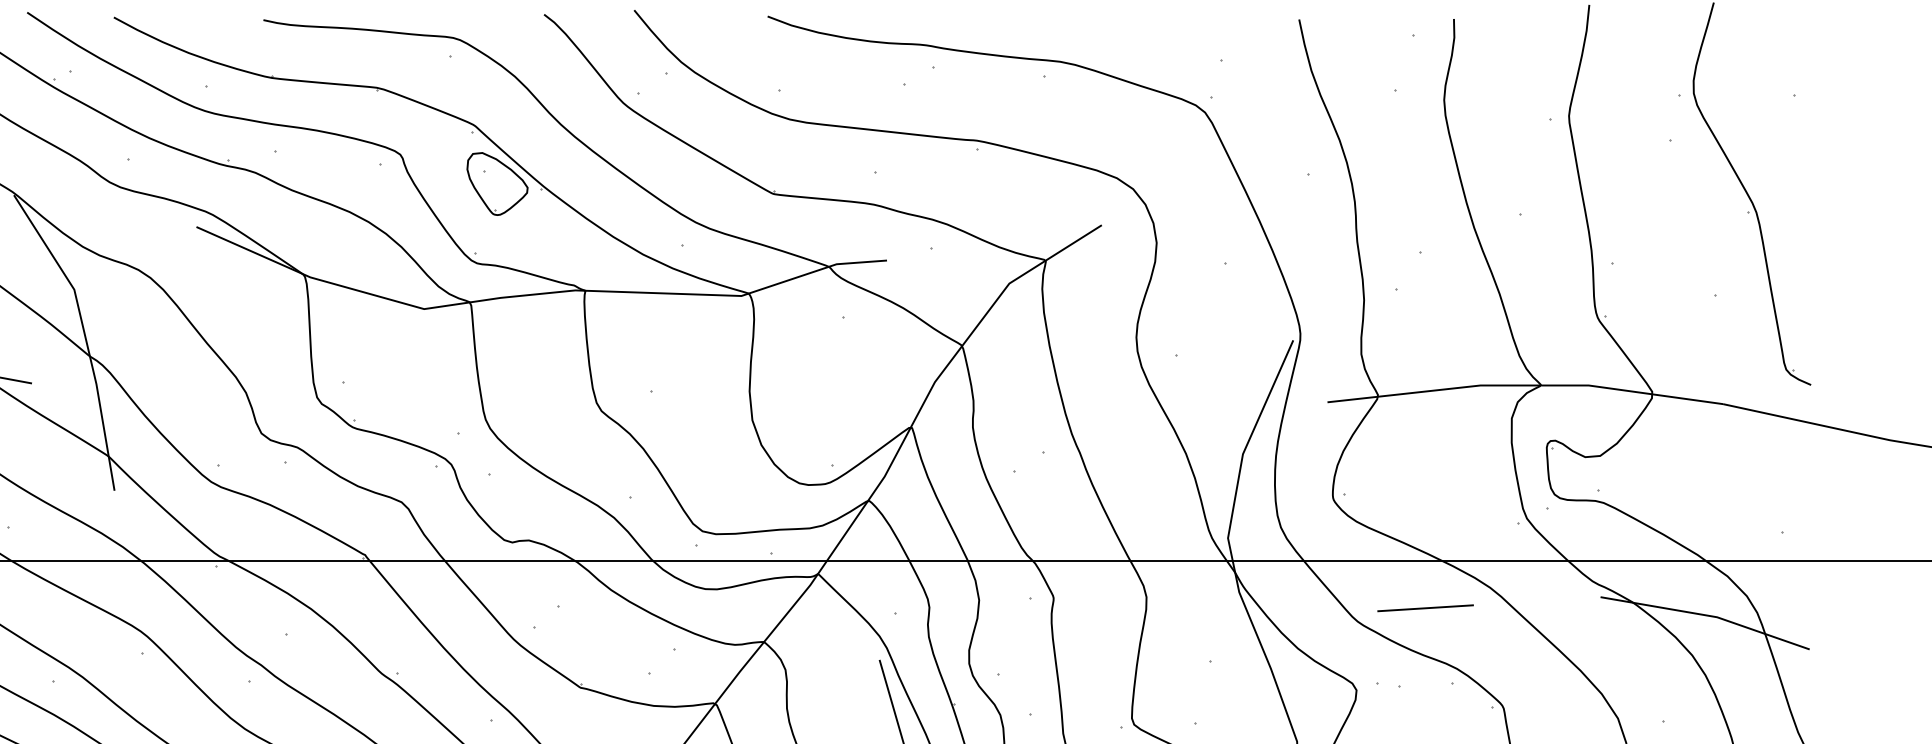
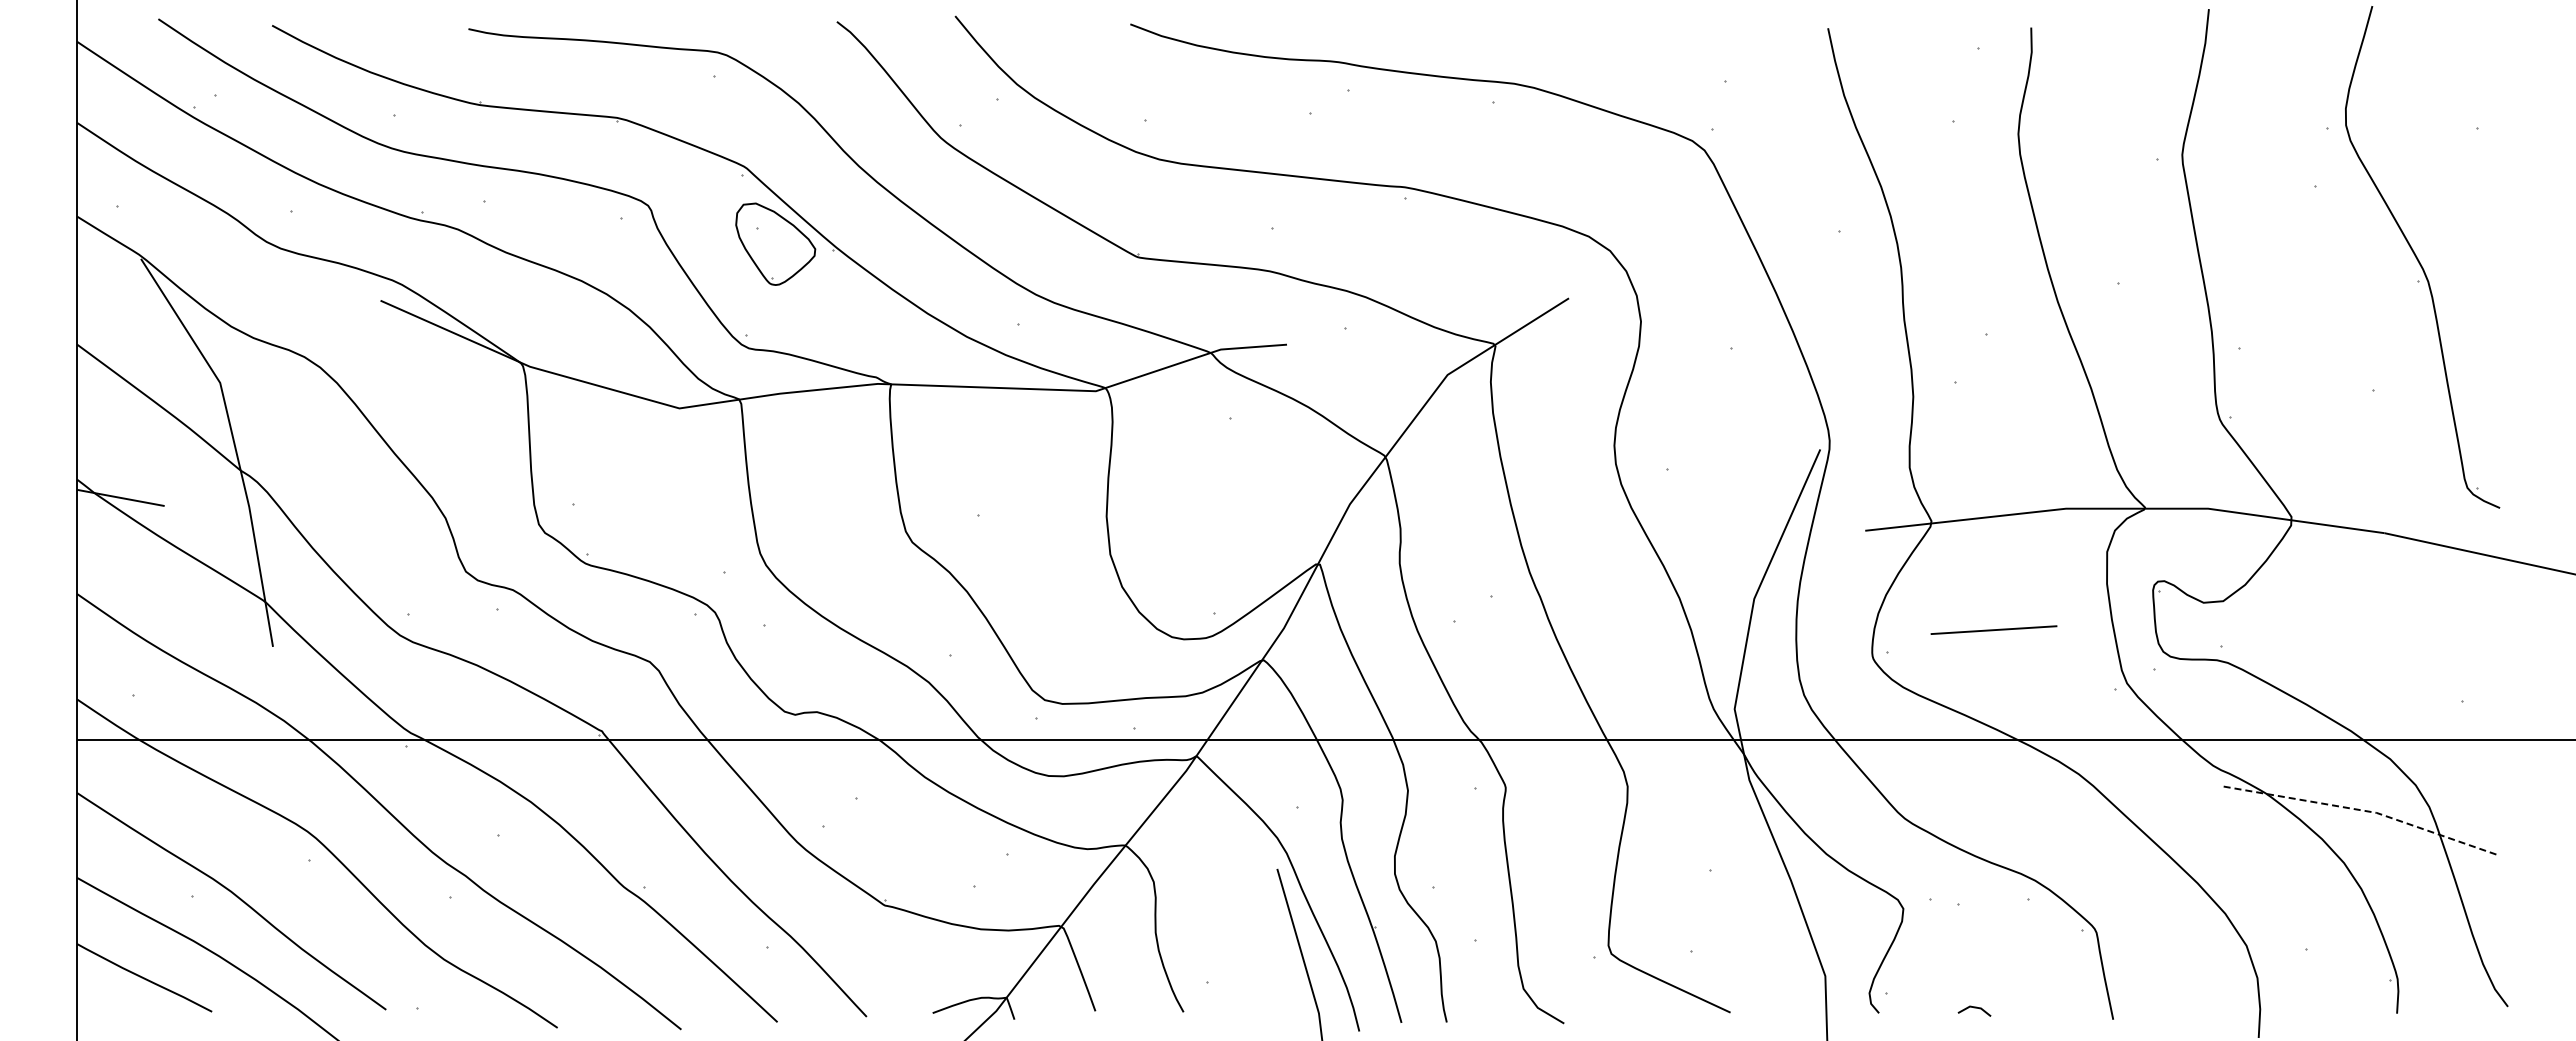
line: (1425, 607) -> (1993, 629), moved
line: (1707, 615) -> (2363, 810), solid -> dashed

